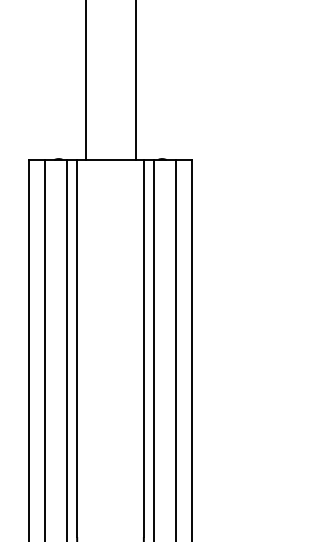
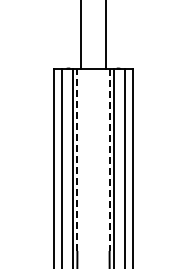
line: (77, 347) -> (77, 159), solid -> dashed
line: (143, 347) -> (109, 159), solid -> dashed

